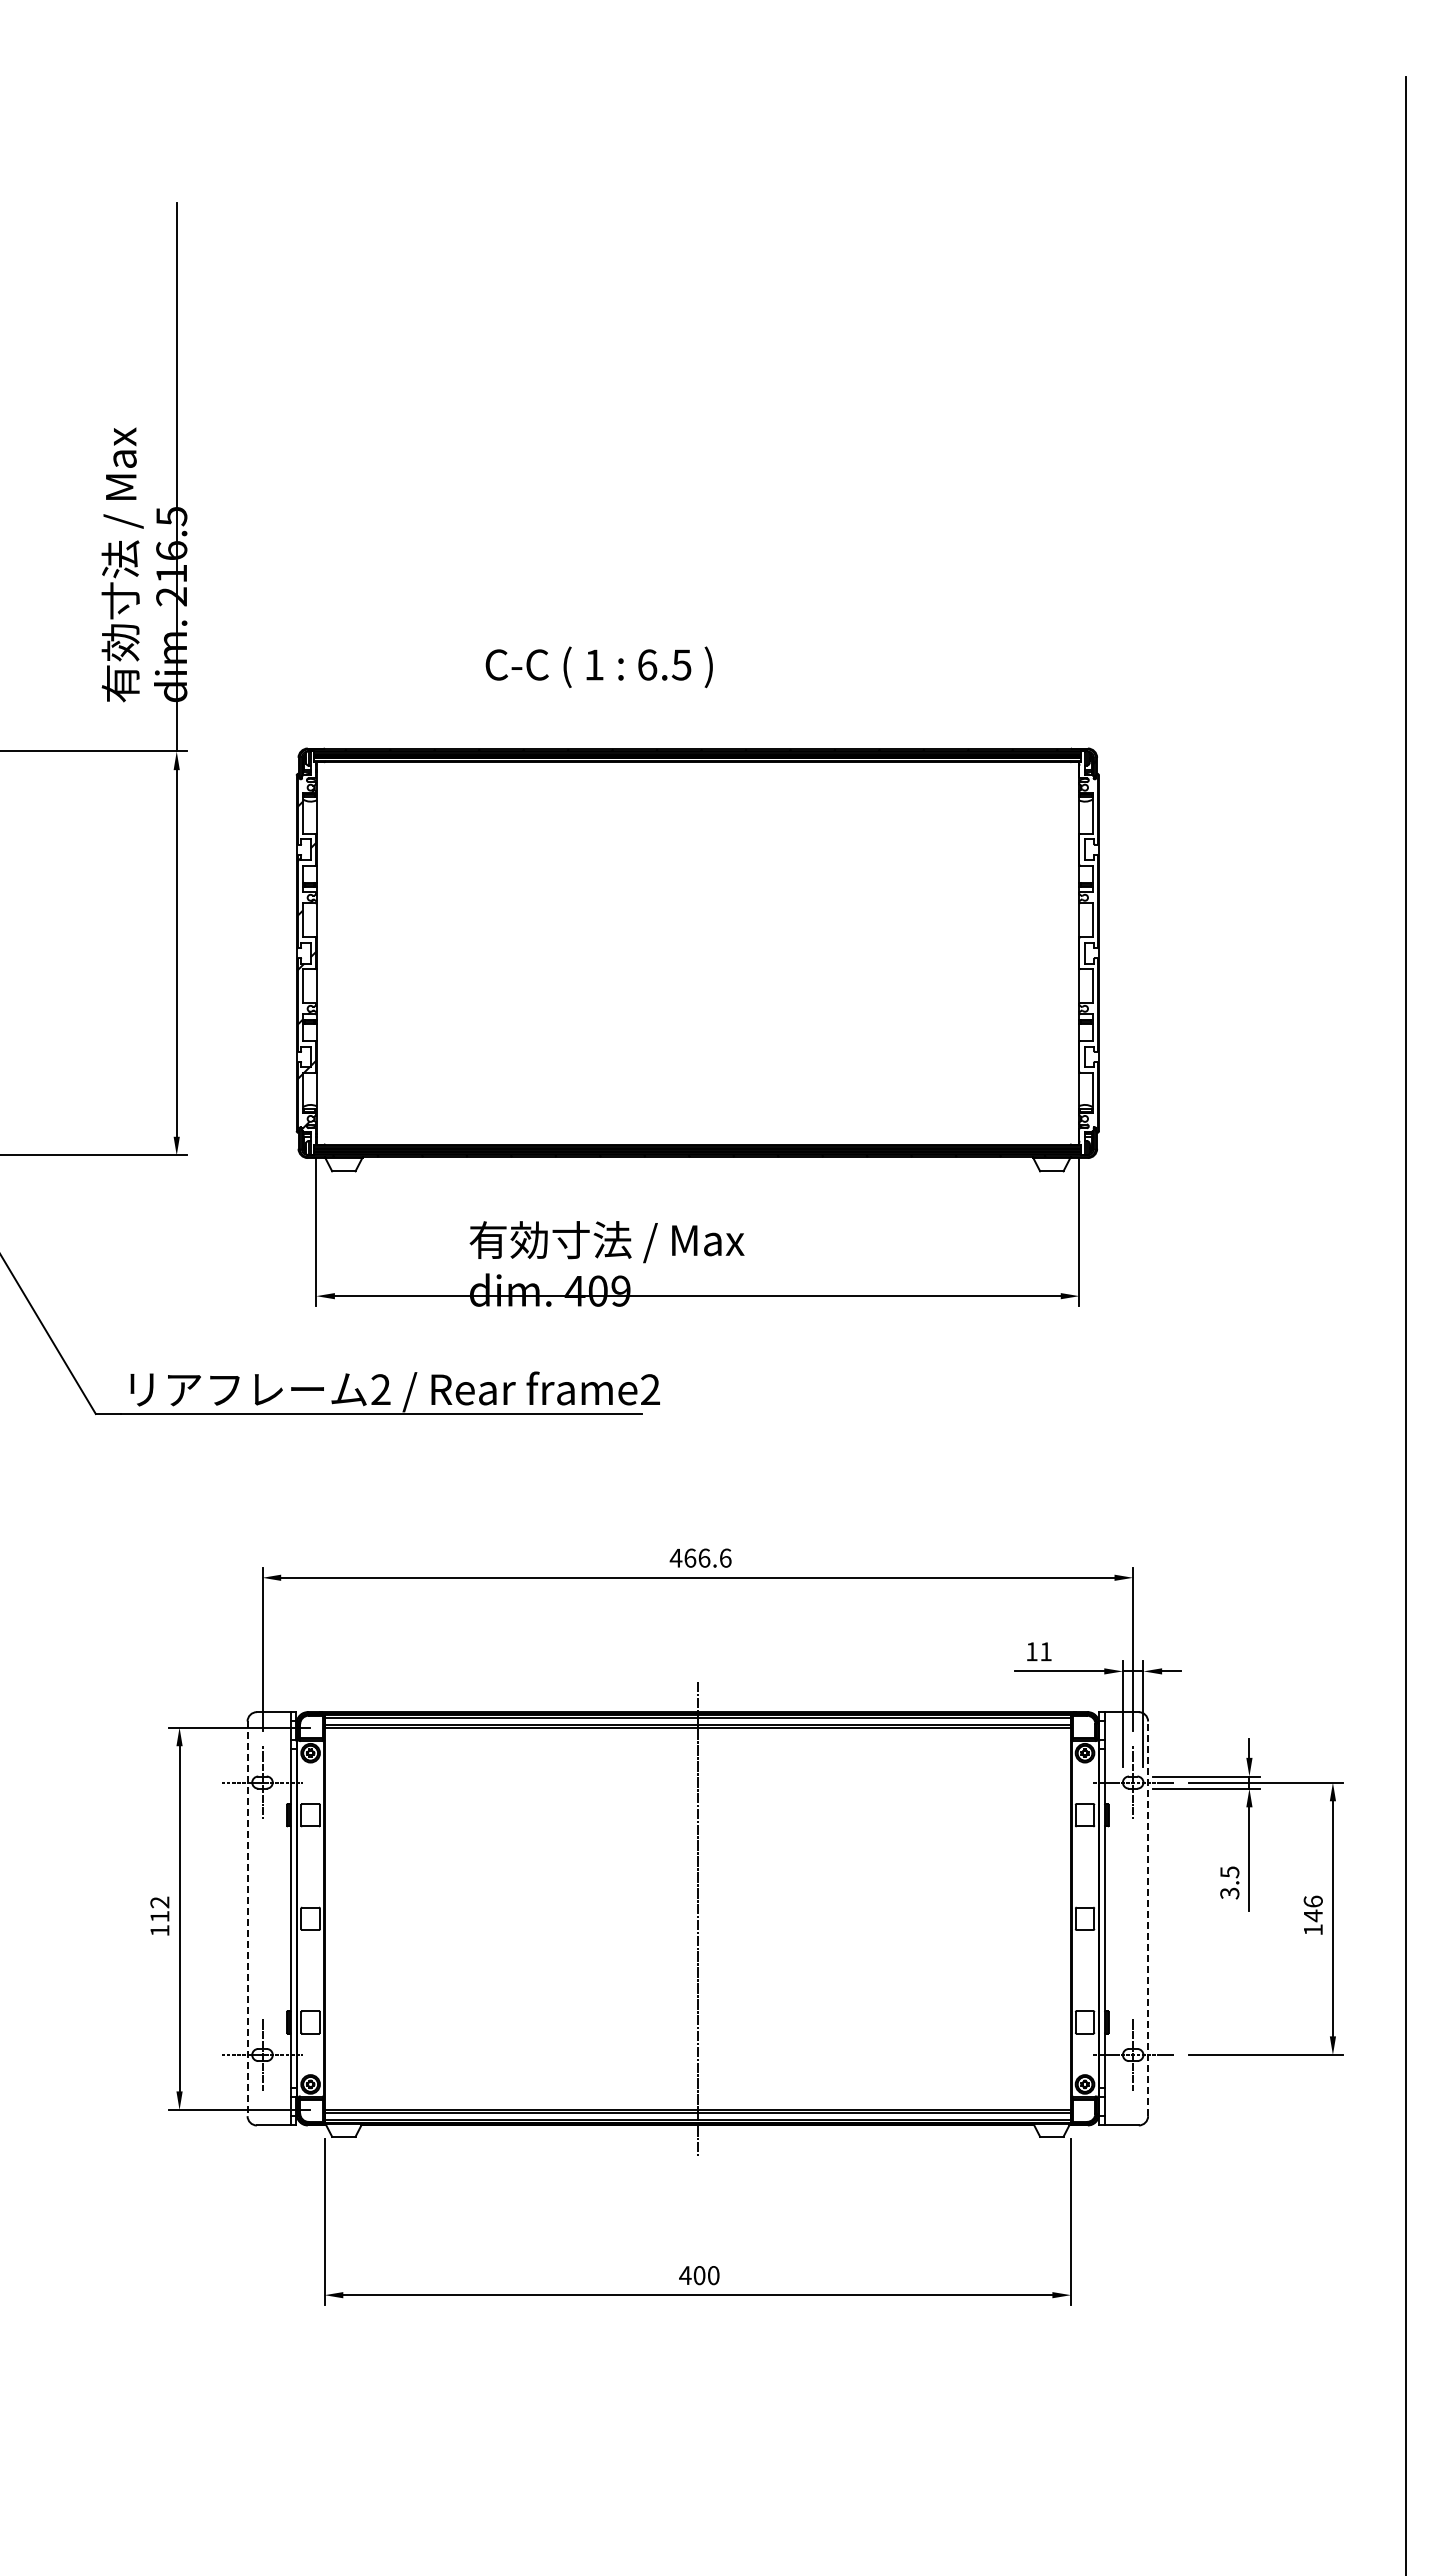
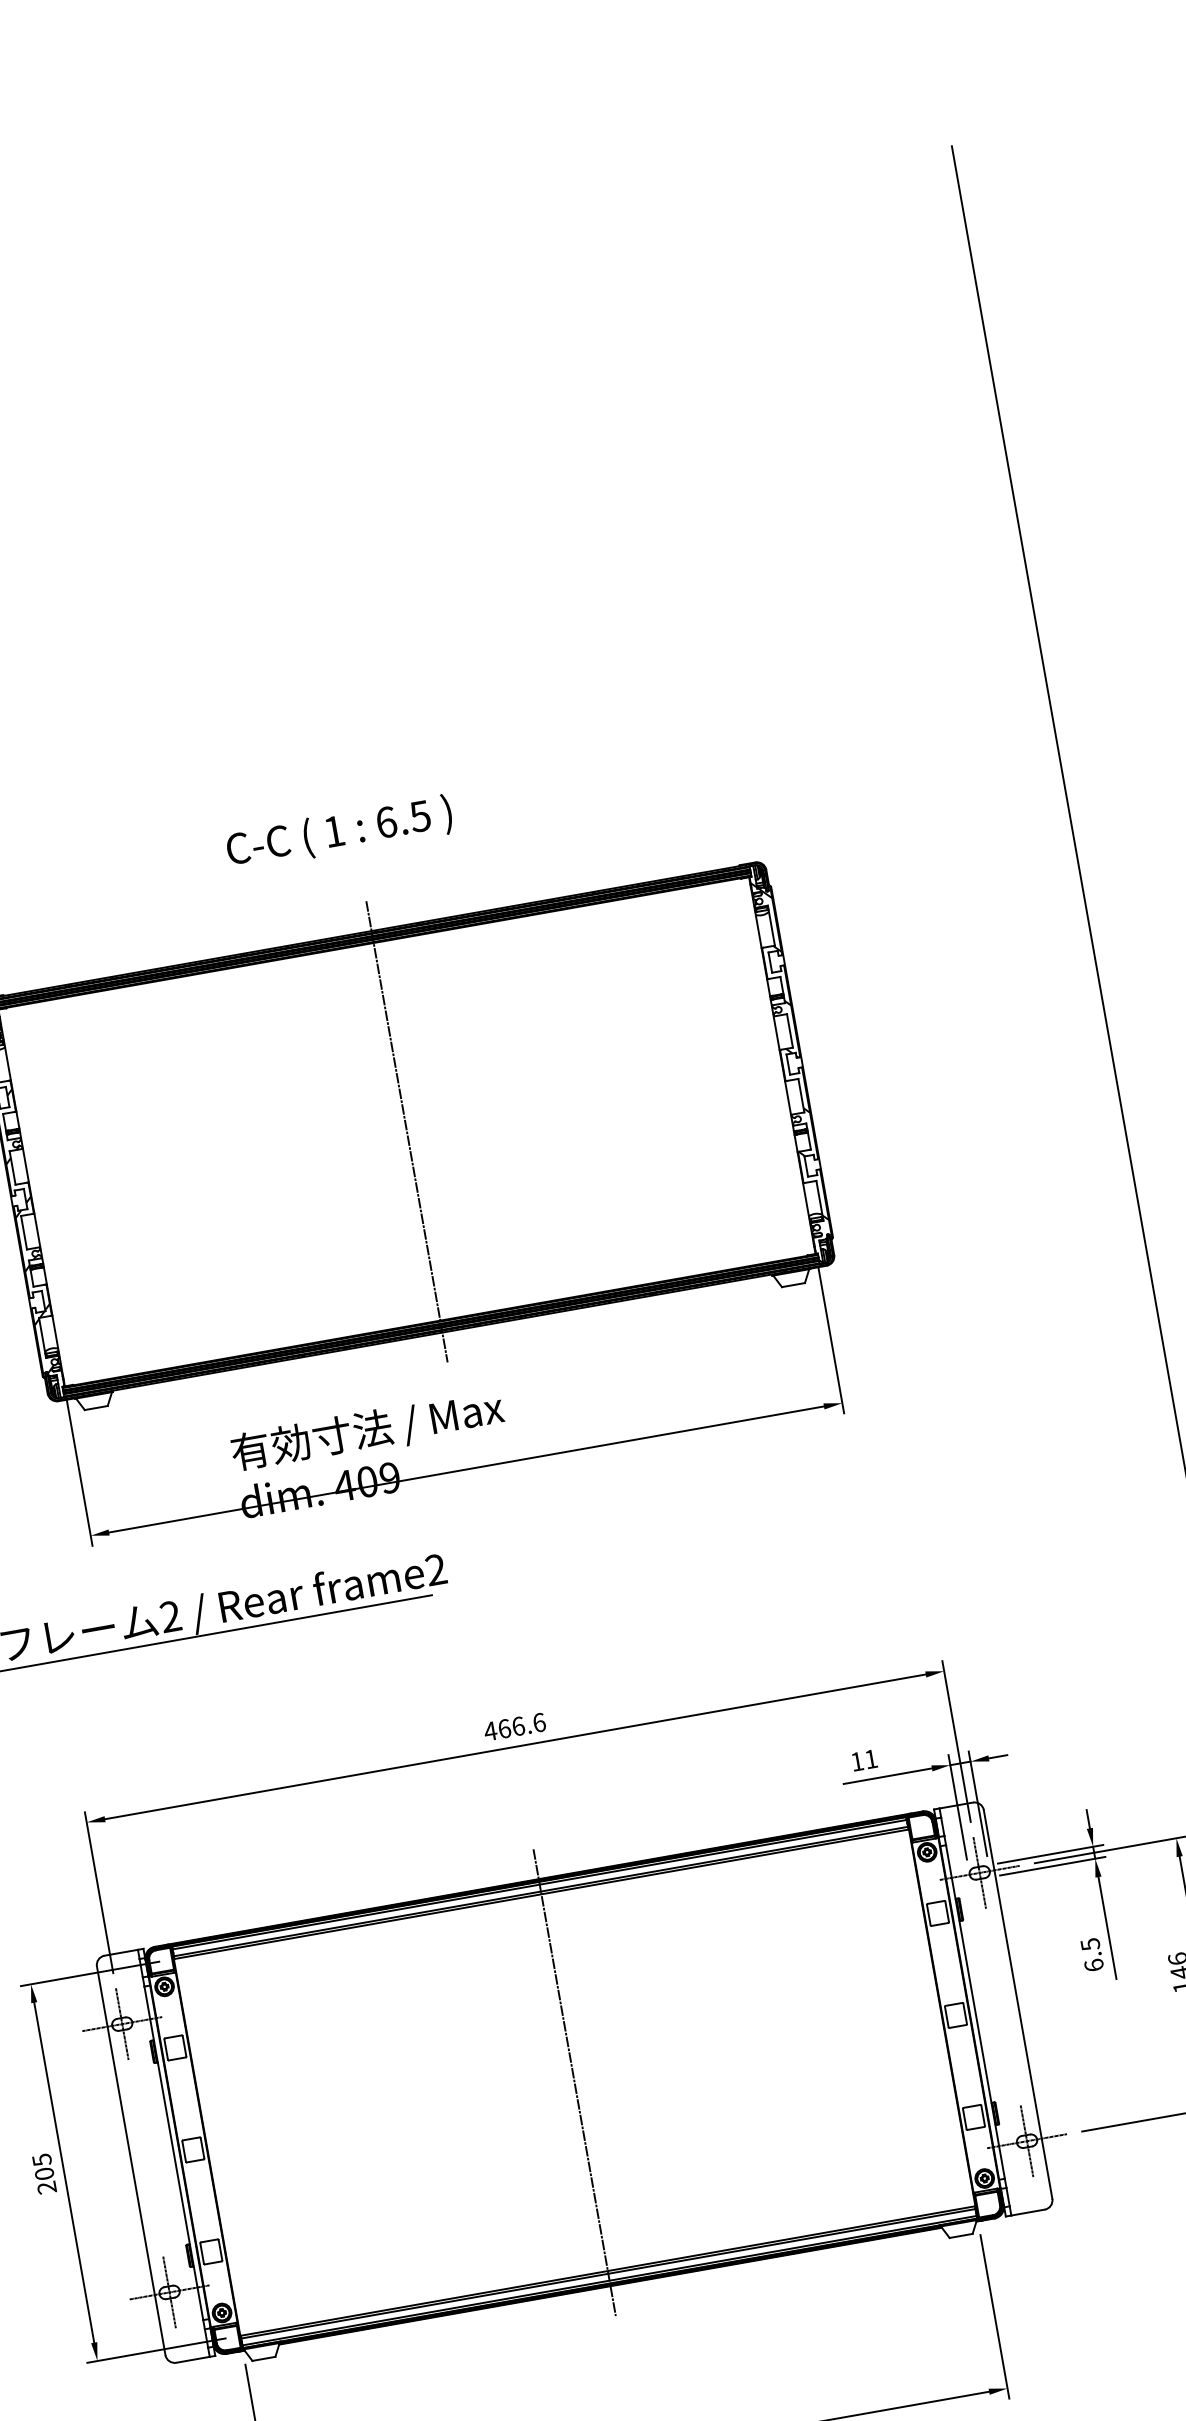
text: (598, 667) -> (338, 833), moved
line: (697, 953) -> (406, 1132), added
hatch: (1088, 961) -> (793, 1072), added
text: (1229, 1893) -> (1093, 1965), 3.5 -> 6.5
text: (159, 1916) -> (44, 2173), 112 -> 205
line: (1148, 1918) -> (1018, 2004), dashed -> solid
line: (247, 1919) -> (131, 2161), dashed -> solid

